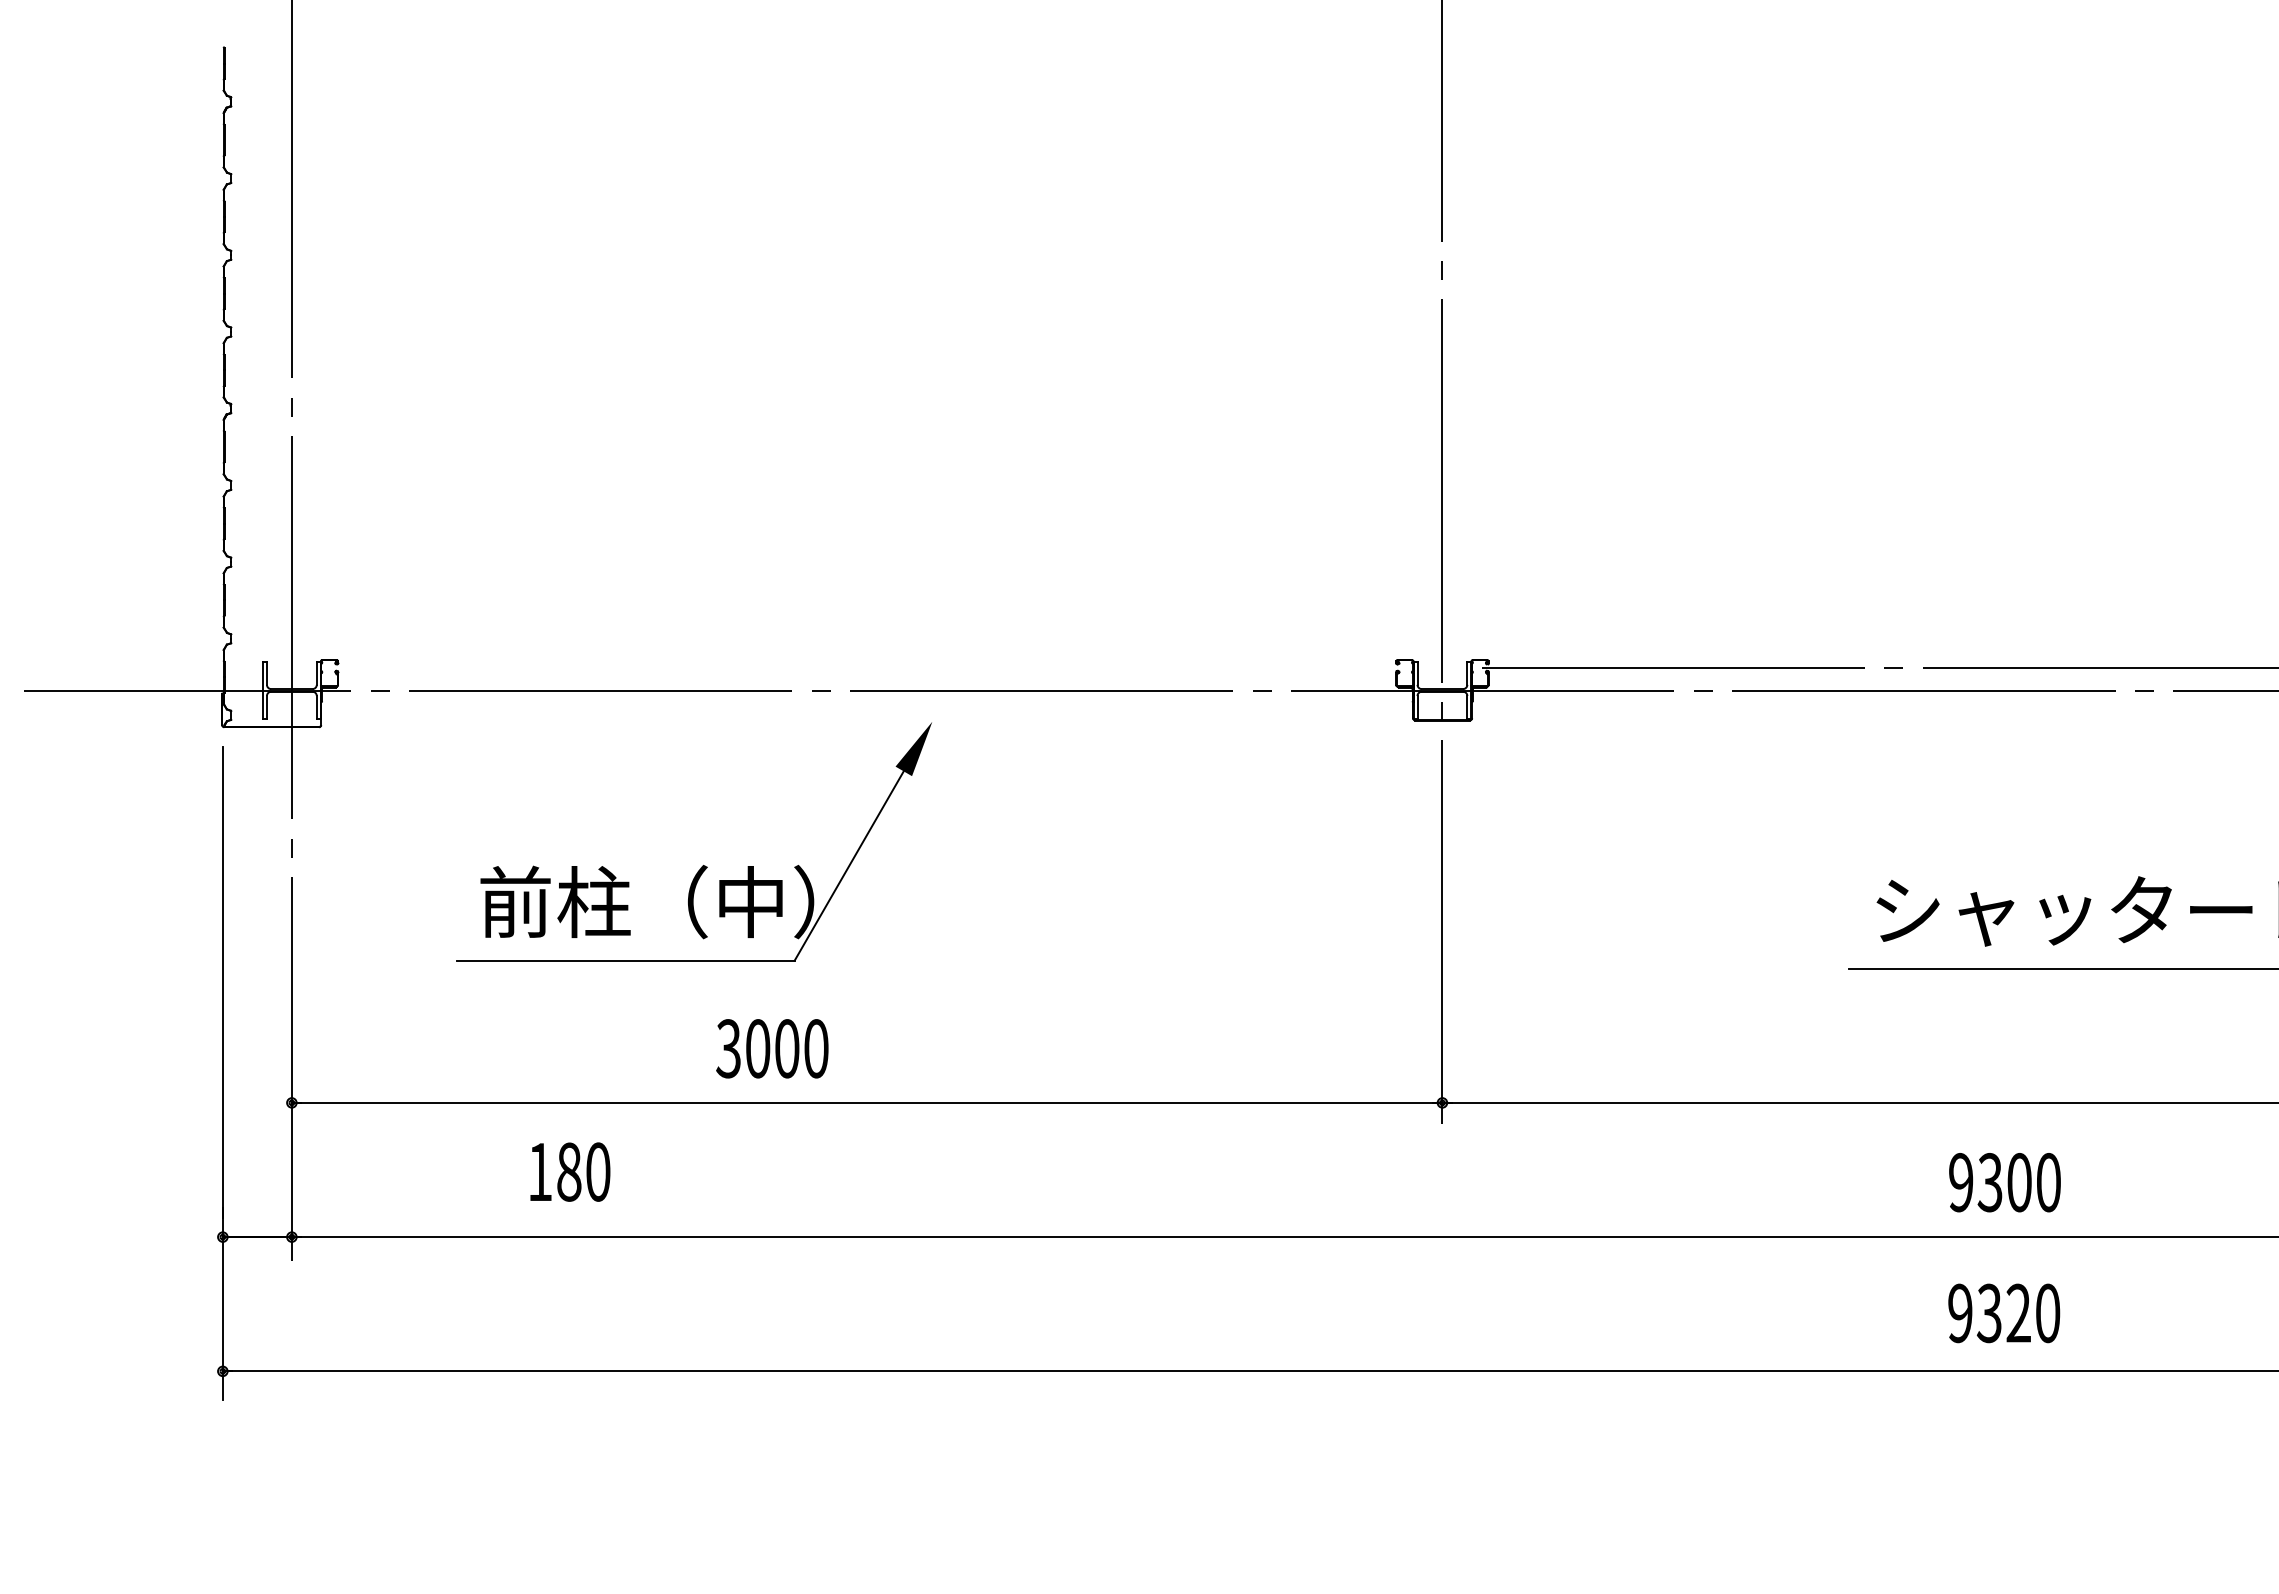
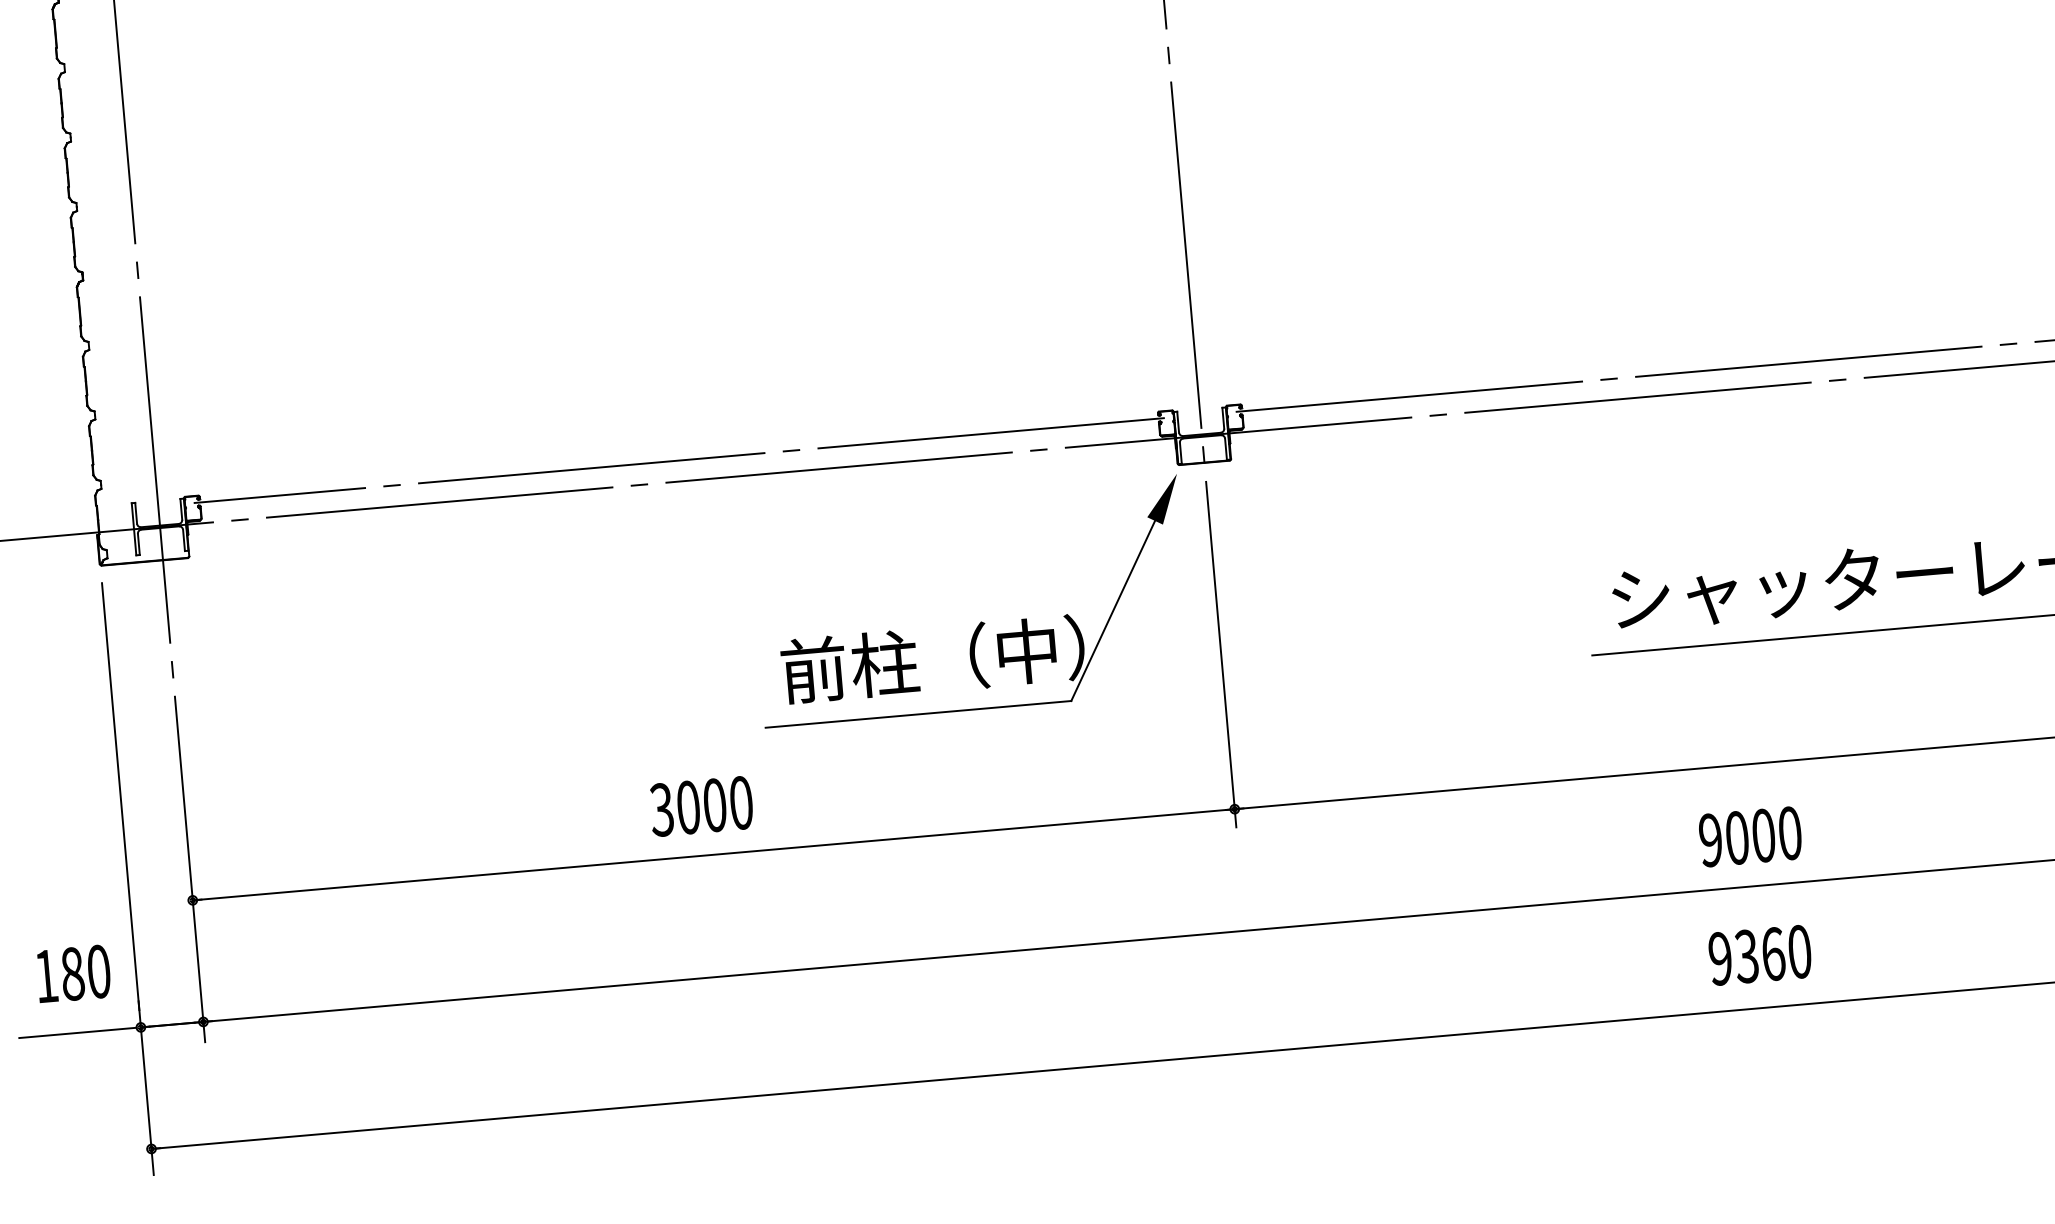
line: (867, 667) -> (679, 460), added
part: (702, 865) -> (980, 622), moved
text: (772, 1048) -> (701, 806), moved
text: (570, 1171) -> (73, 973), moved
text: (1989, 1182) -> (1736, 837), 9300 -> 9000
line: (153, 1237) -> (78, 1033), added
text: (2018, 1313) -> (1773, 954), 9320 -> 9360

